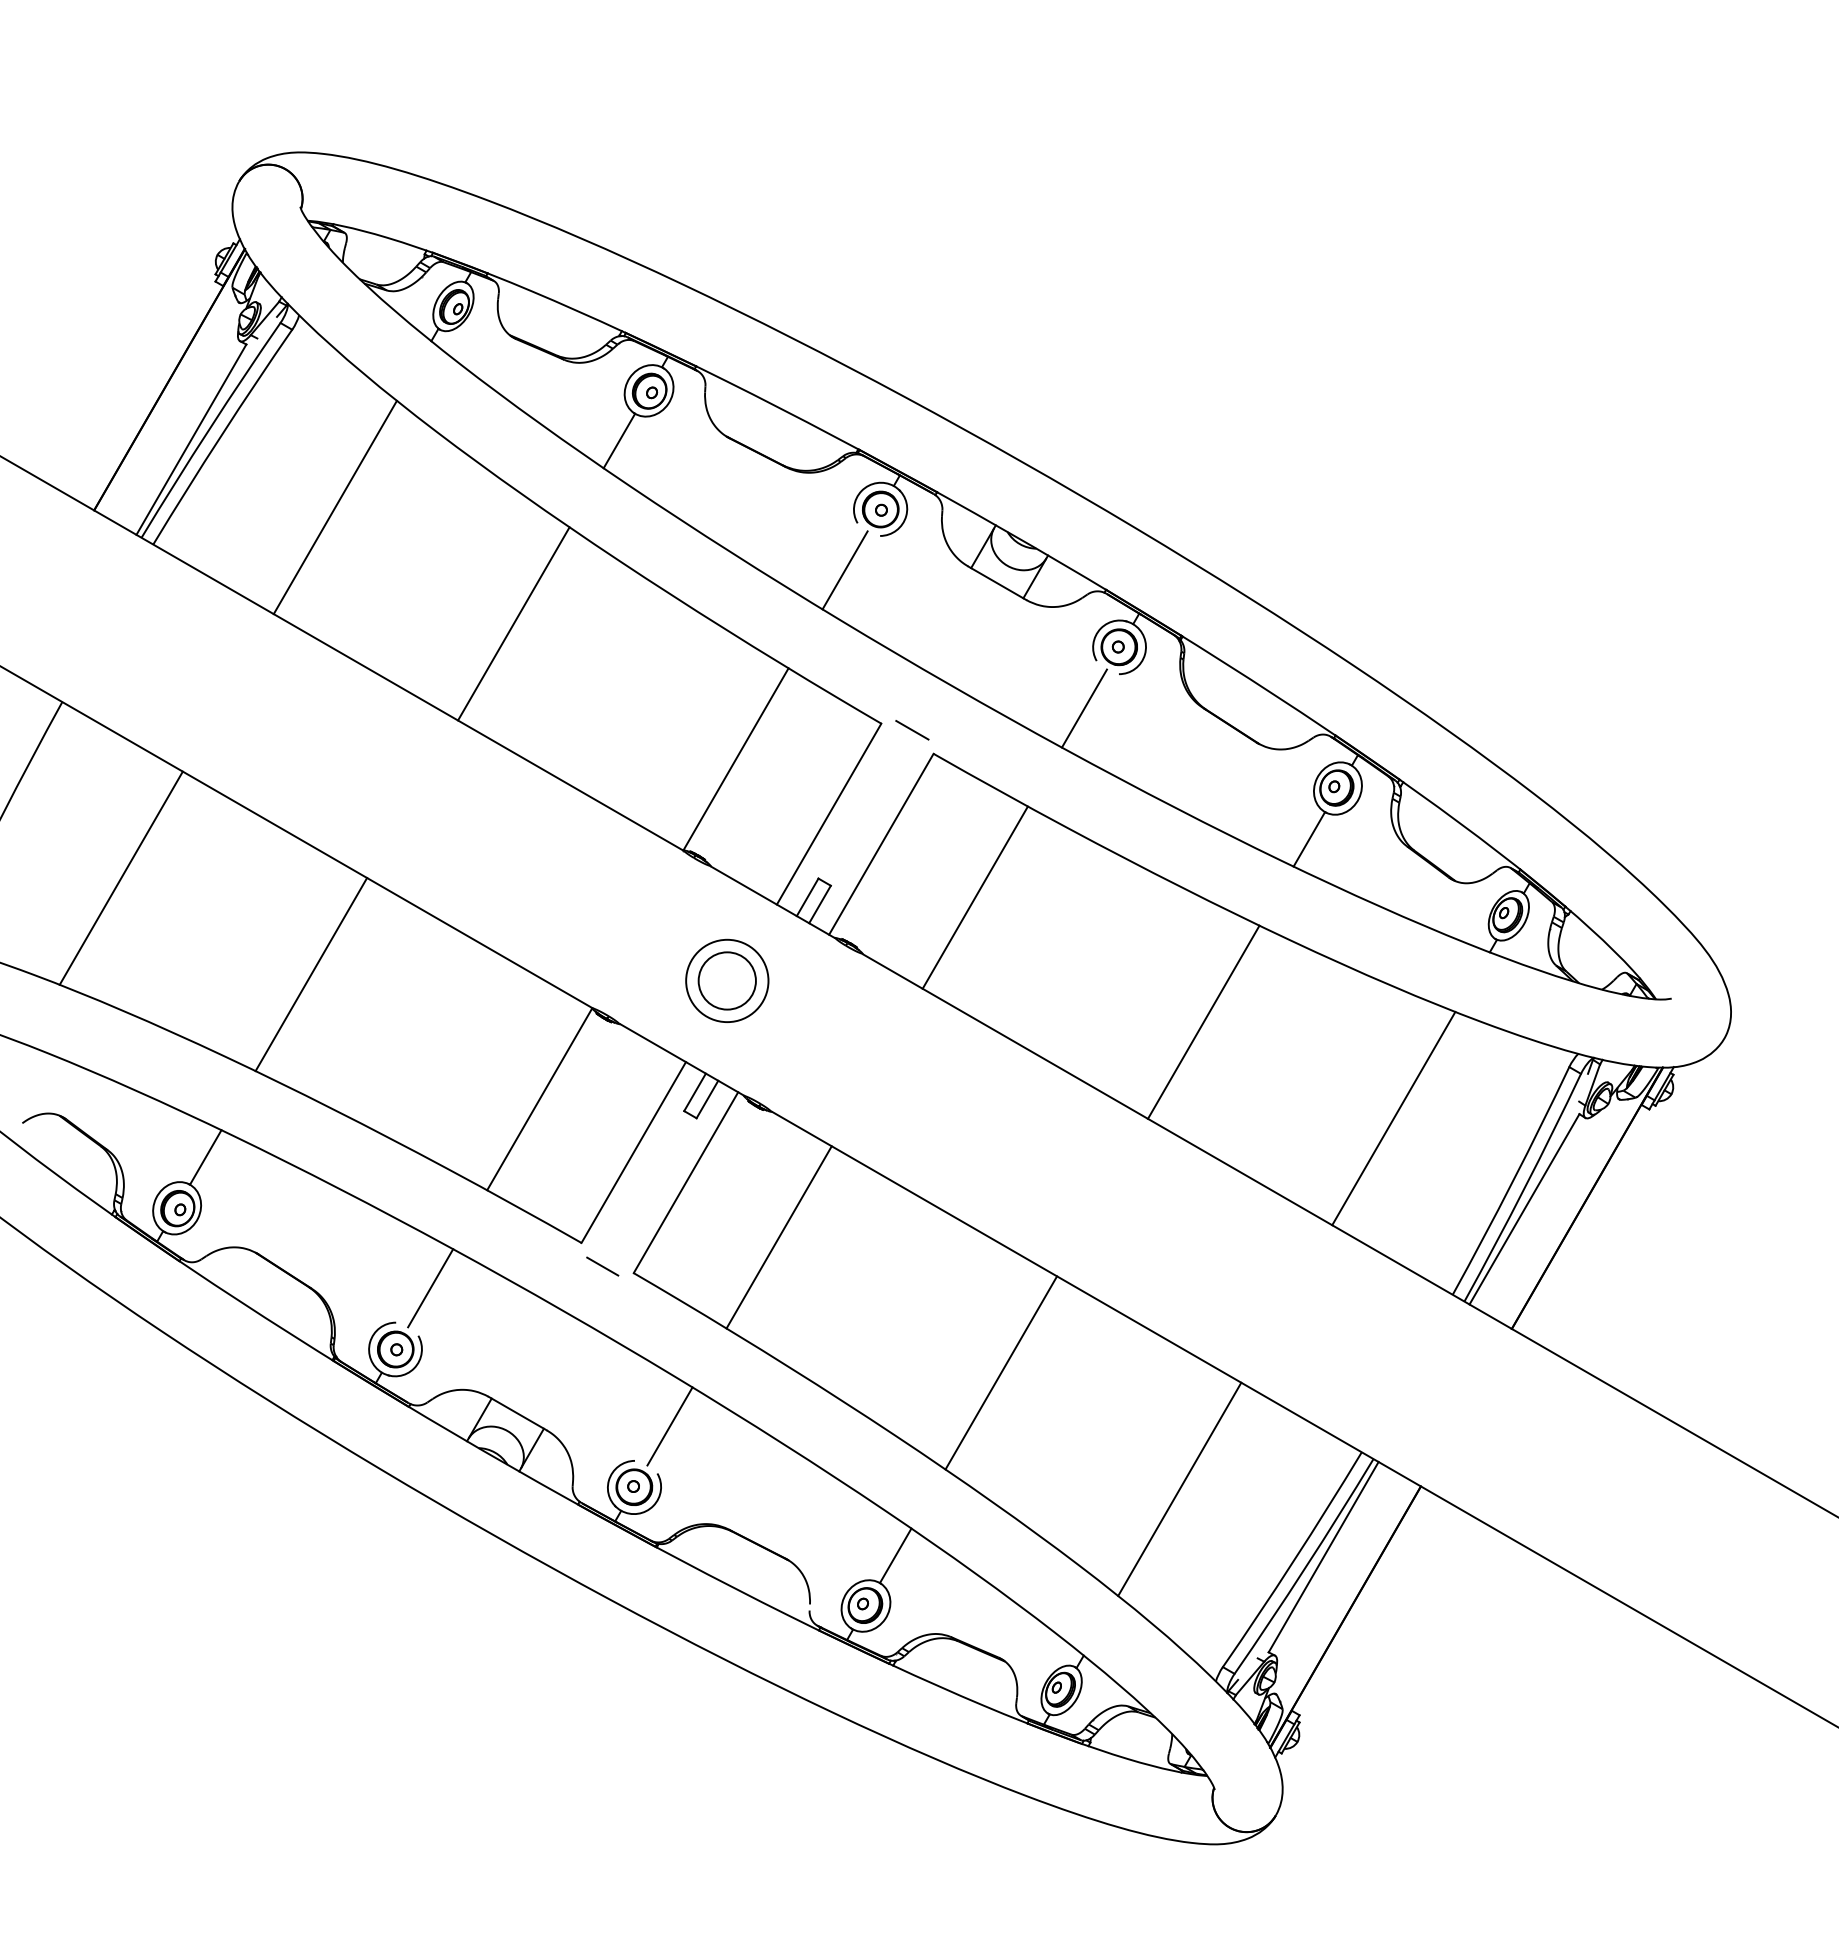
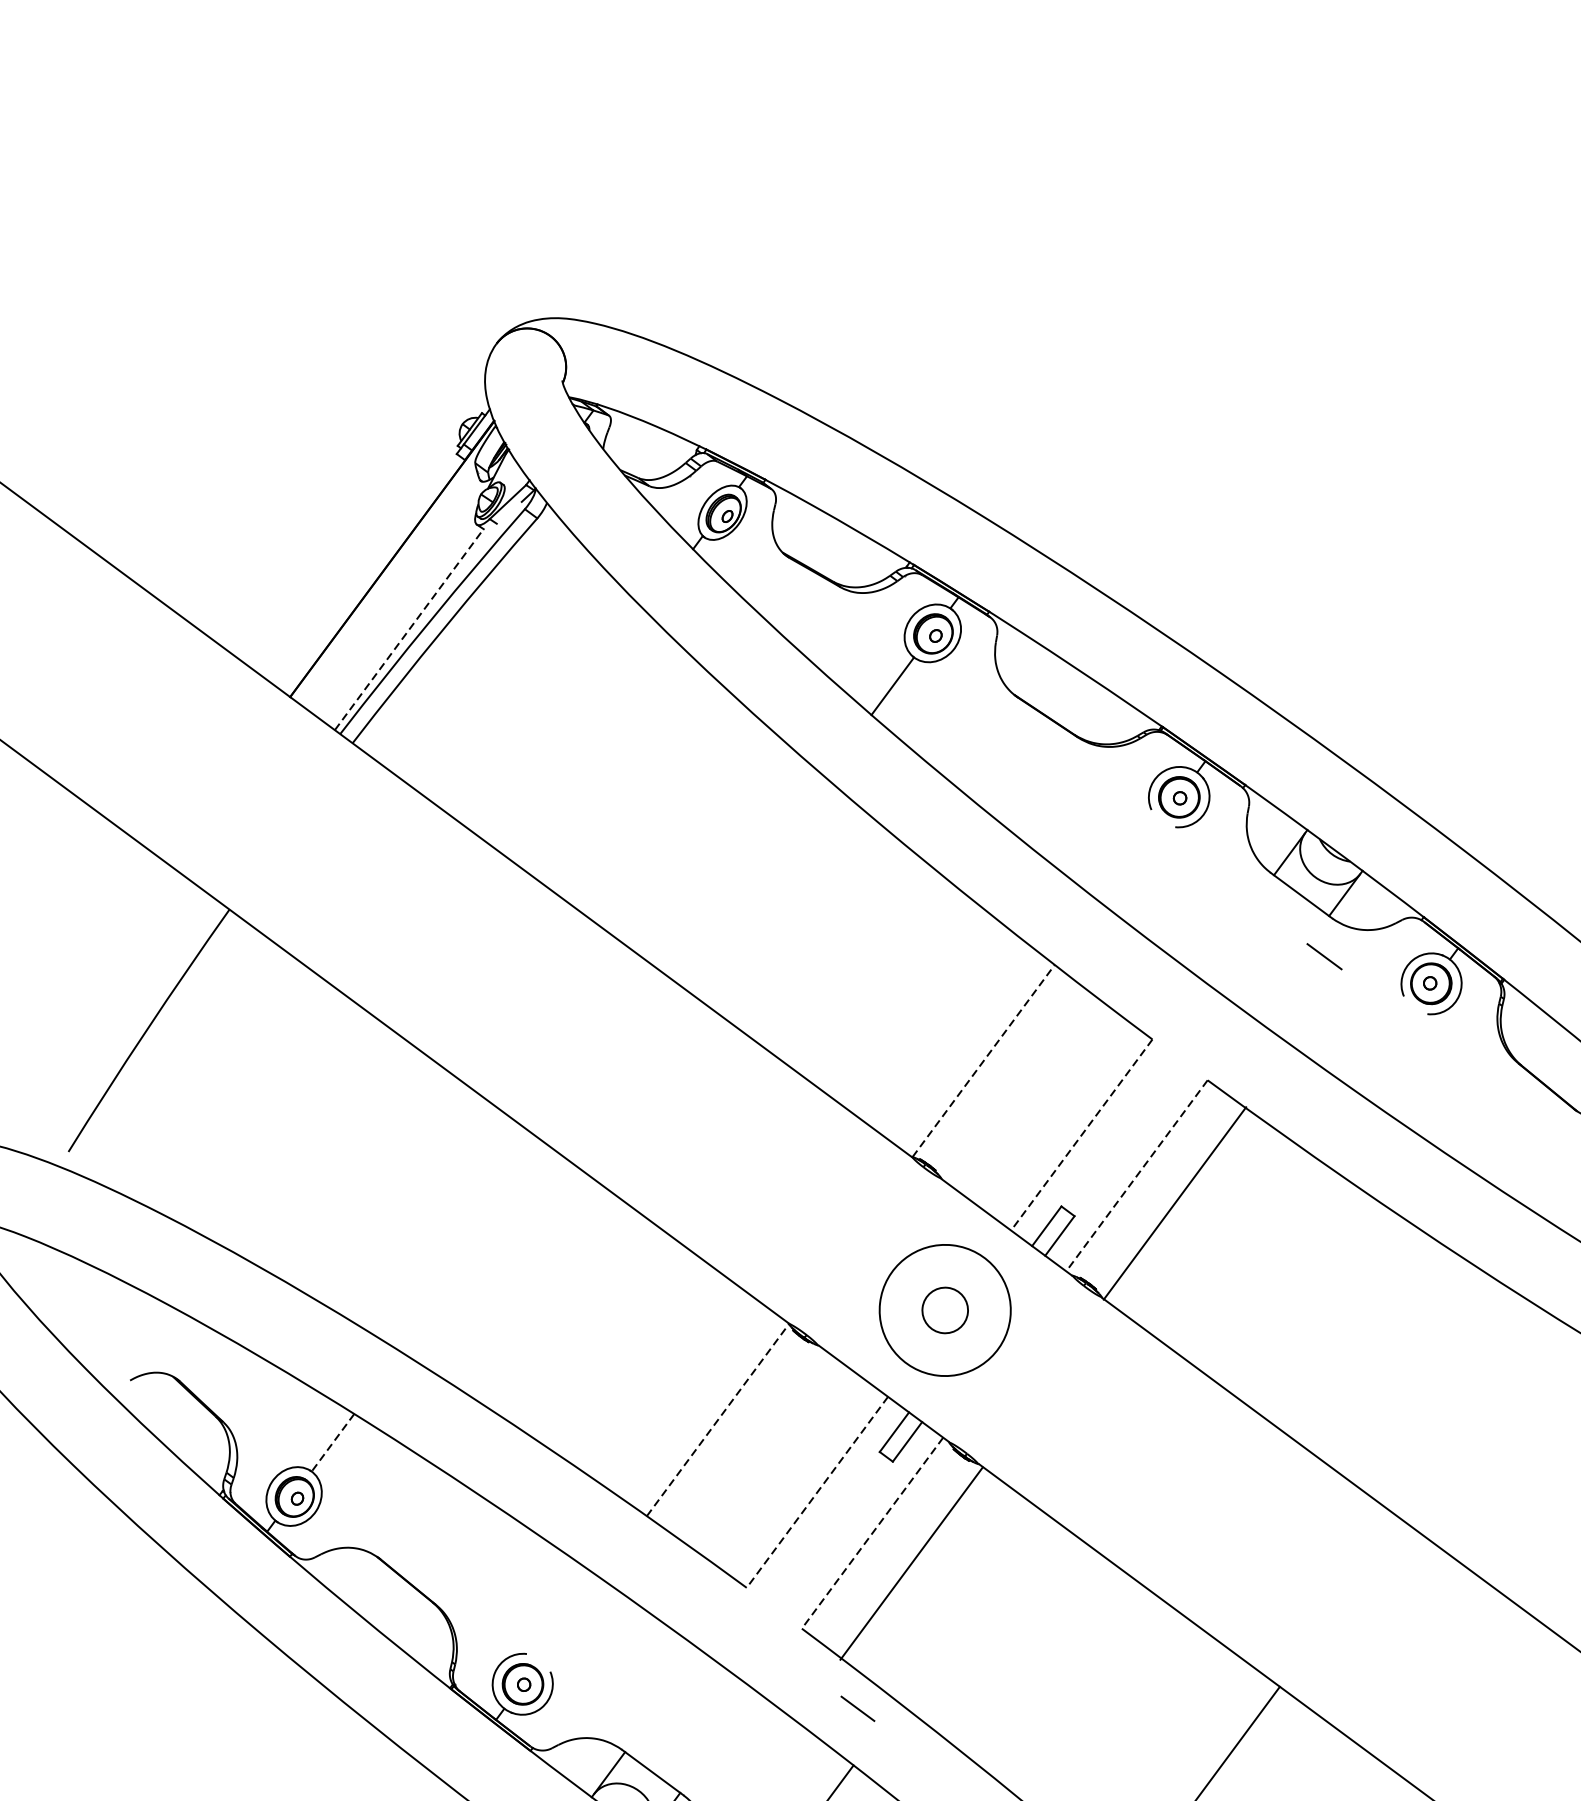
line: (191, 439) -> (409, 629), solid -> dashed
line: (334, 507) -> (562, 724), removed
line: (844, 570) -> (1130, 861), removed
line: (513, 623) -> (749, 878), removed
line: (1083, 708) -> (1382, 1048), removed
line: (912, 730) -> (1324, 956), moved
line: (736, 758) -> (984, 1060), solid -> dashed
line: (828, 814) -> (1081, 1135), solid -> dashed
line: (881, 844) -> (1137, 1176), solid -> dashed
line: (120, 877) -> (272, 1115), removed
line: (974, 897) -> (1174, 1203), moved
line: (311, 974) -> (476, 1249), removed
circle: (726, 980) -> (944, 1309), size x0.7
circle: (727, 980) -> (945, 1309), size x1.4
line: (1203, 1021) -> (1478, 1417), removed
line: (539, 1099) -> (717, 1420), solid -> dashed
line: (633, 1152) -> (817, 1492), solid -> dashed
line: (205, 1157) -> (332, 1442), solid -> dashed
line: (685, 1183) -> (871, 1533), solid -> dashed
line: (778, 1237) -> (910, 1563), moved
line: (602, 1266) -> (857, 1708), moved
line: (430, 1288) -> (570, 1619), removed

